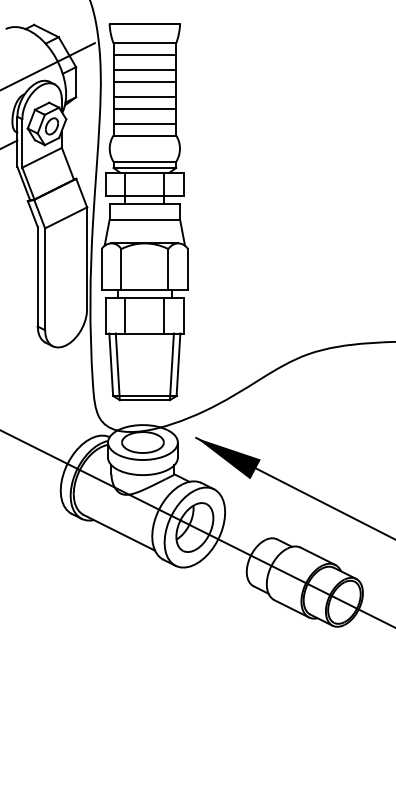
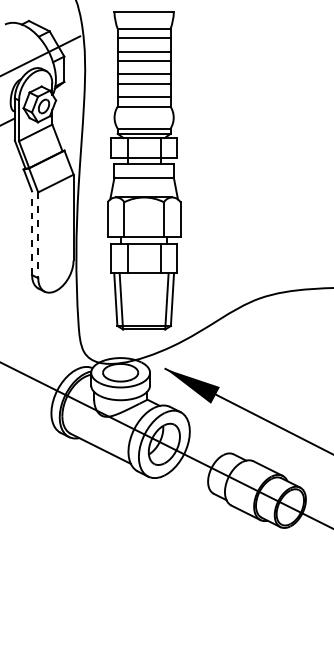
part: (144, 212) -> (143, 171), moved
line: (37, 276) -> (31, 232), solid -> dashed
line: (45, 279) -> (38, 235), solid -> dashed

